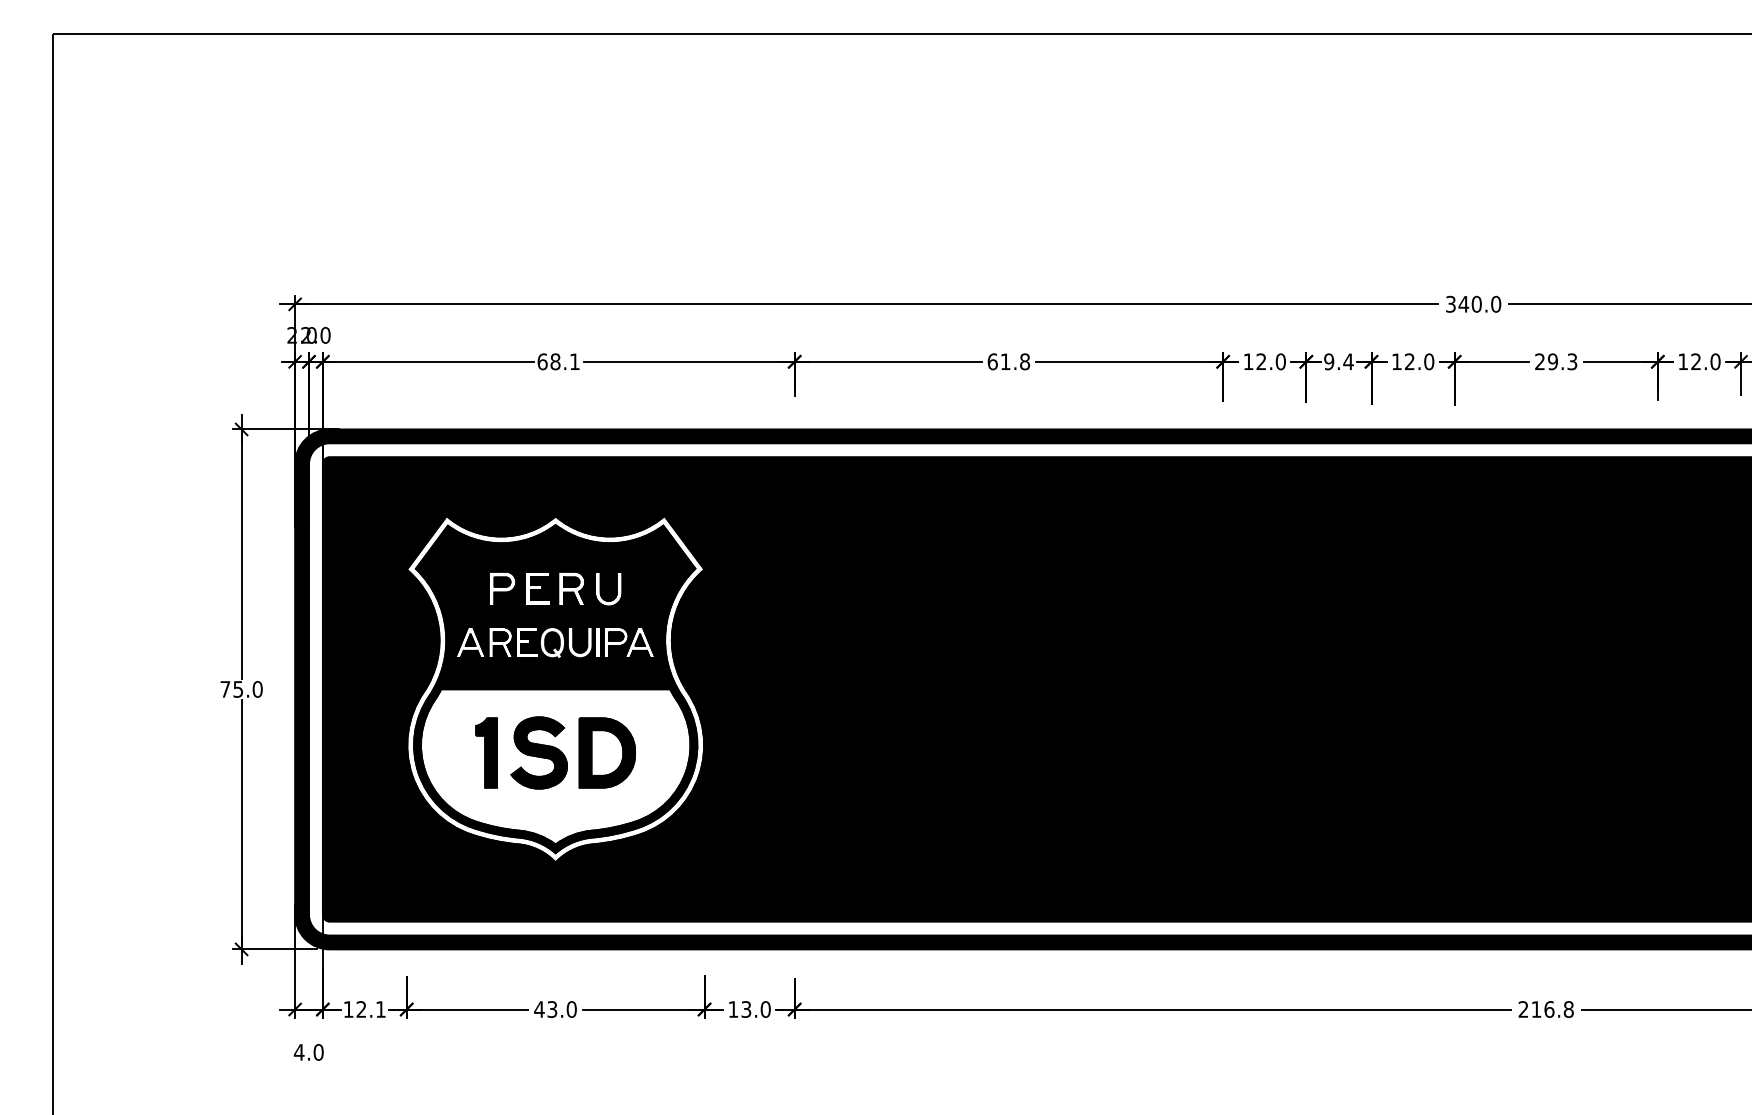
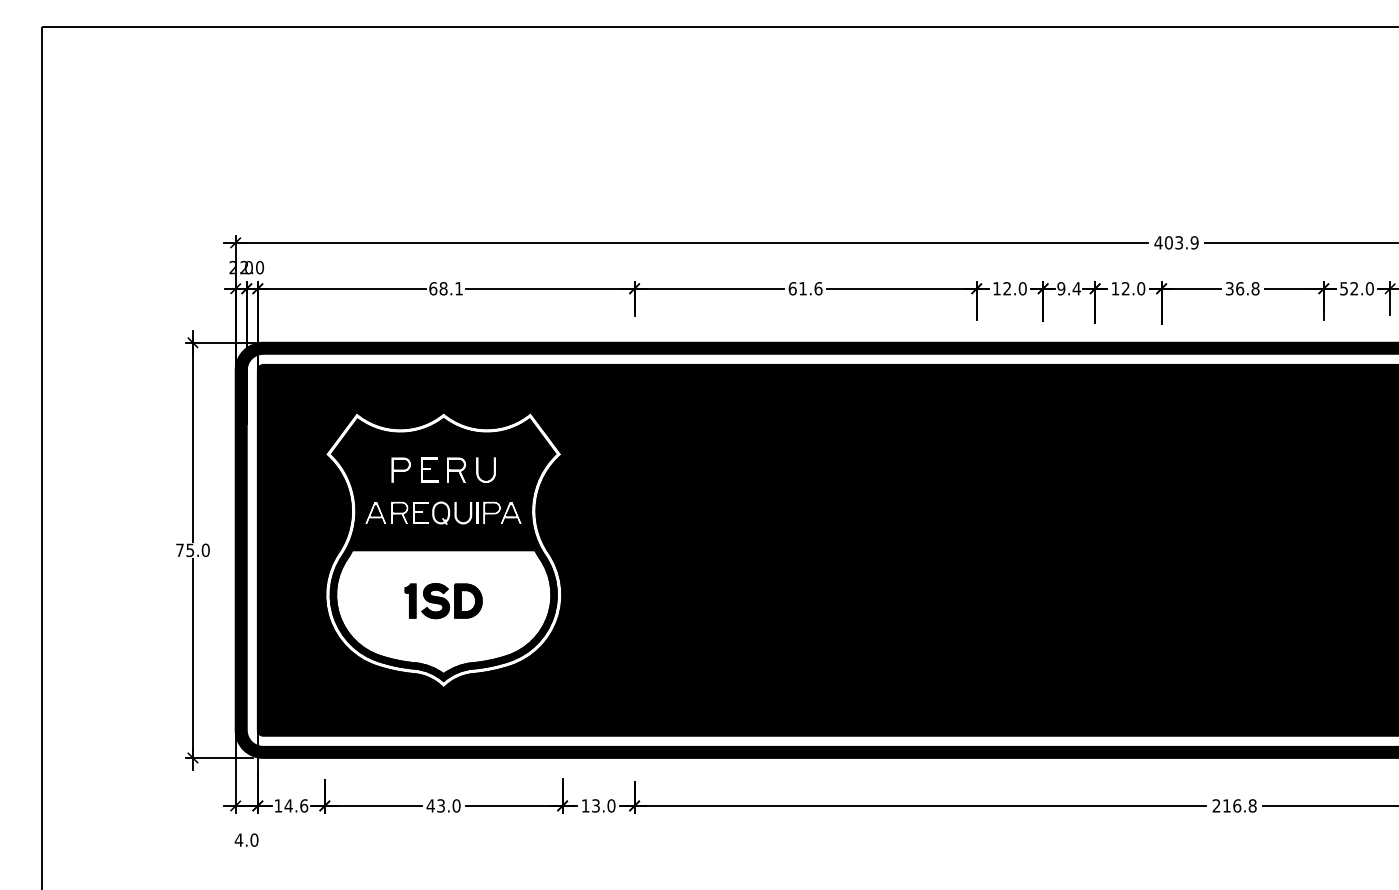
text: (1473, 303) -> (1176, 242), 340.0 -> 403.9
text: (1025, 361) -> (818, 288), 61.8 -> 61.6
text: (1556, 361) -> (1242, 288), 29.3 -> 36.8
text: (1682, 361) -> (1343, 288), 12.0 -> 52.0
part: (555, 752) -> (443, 600), size x0.6
text: (371, 1009) -> (296, 805), 12.1 -> 14.6

